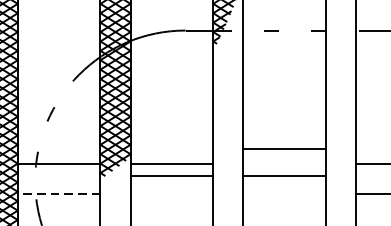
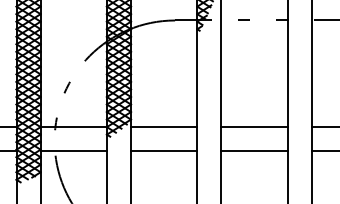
line: (284, 149) -> (254, 127), moved
line: (172, 176) -> (164, 151), moved
line: (284, 176) -> (254, 151), moved
line: (58, 194) -> (73, 151), dashed -> solid

